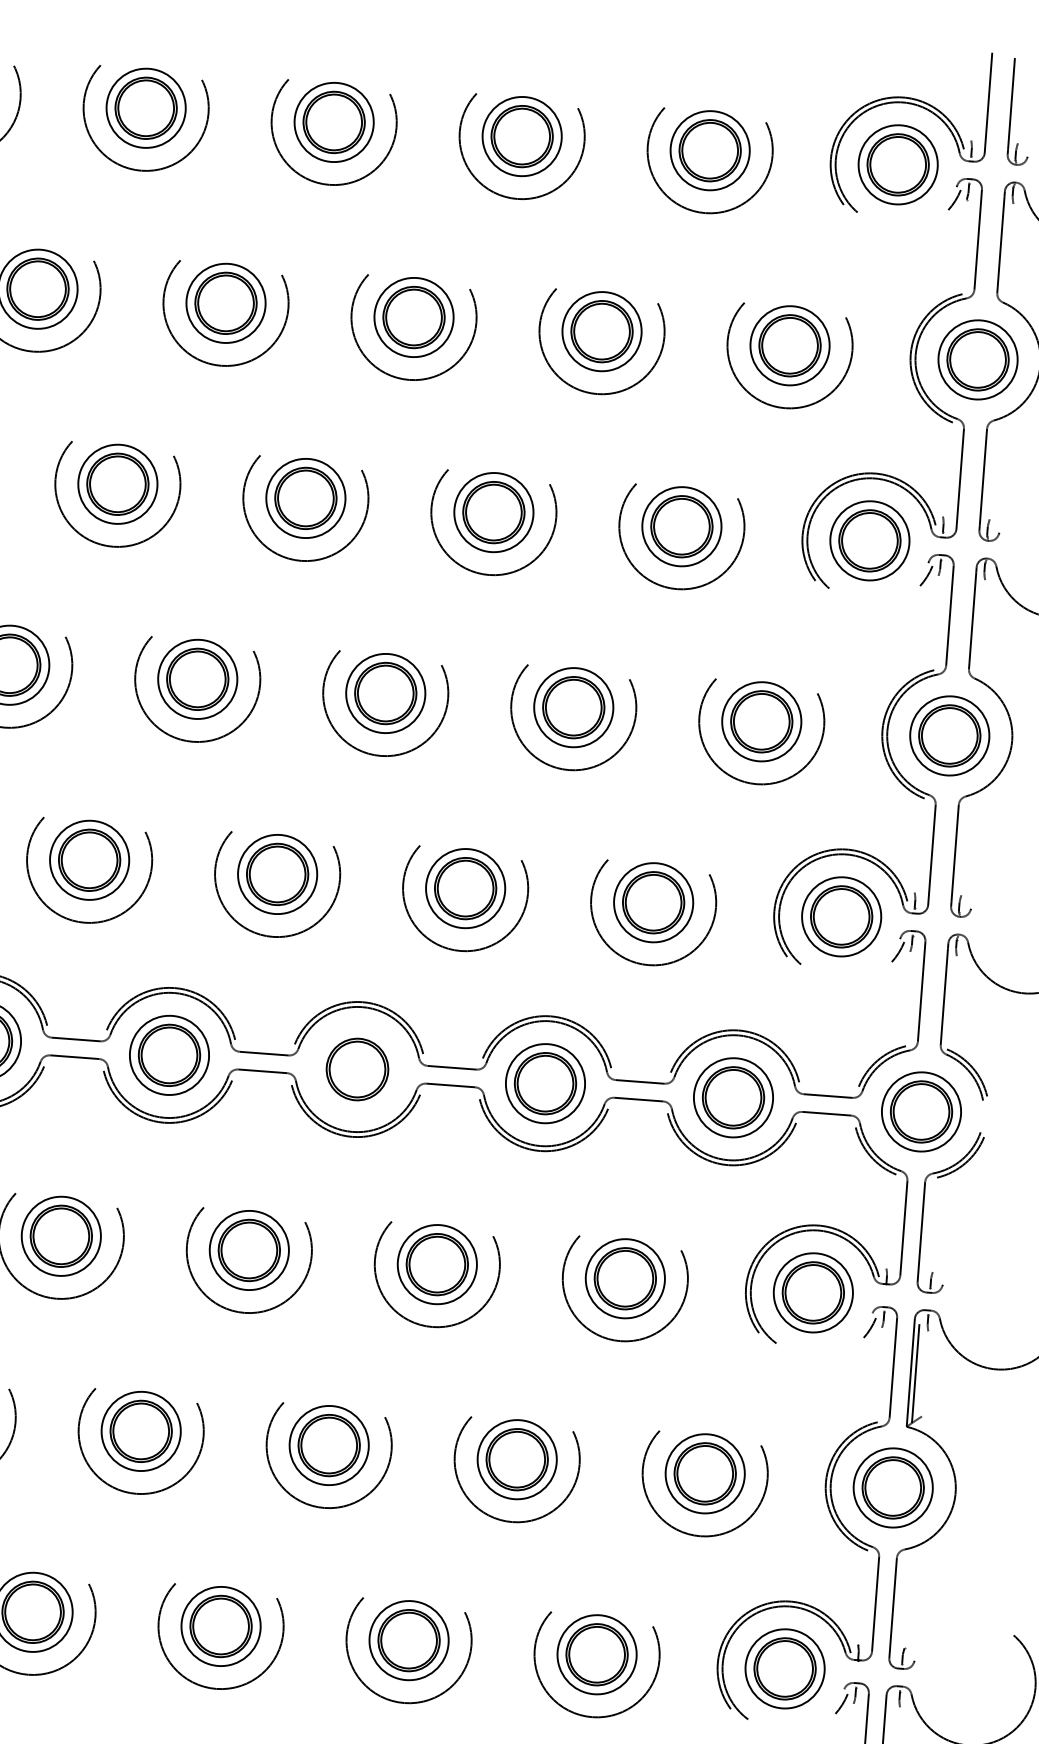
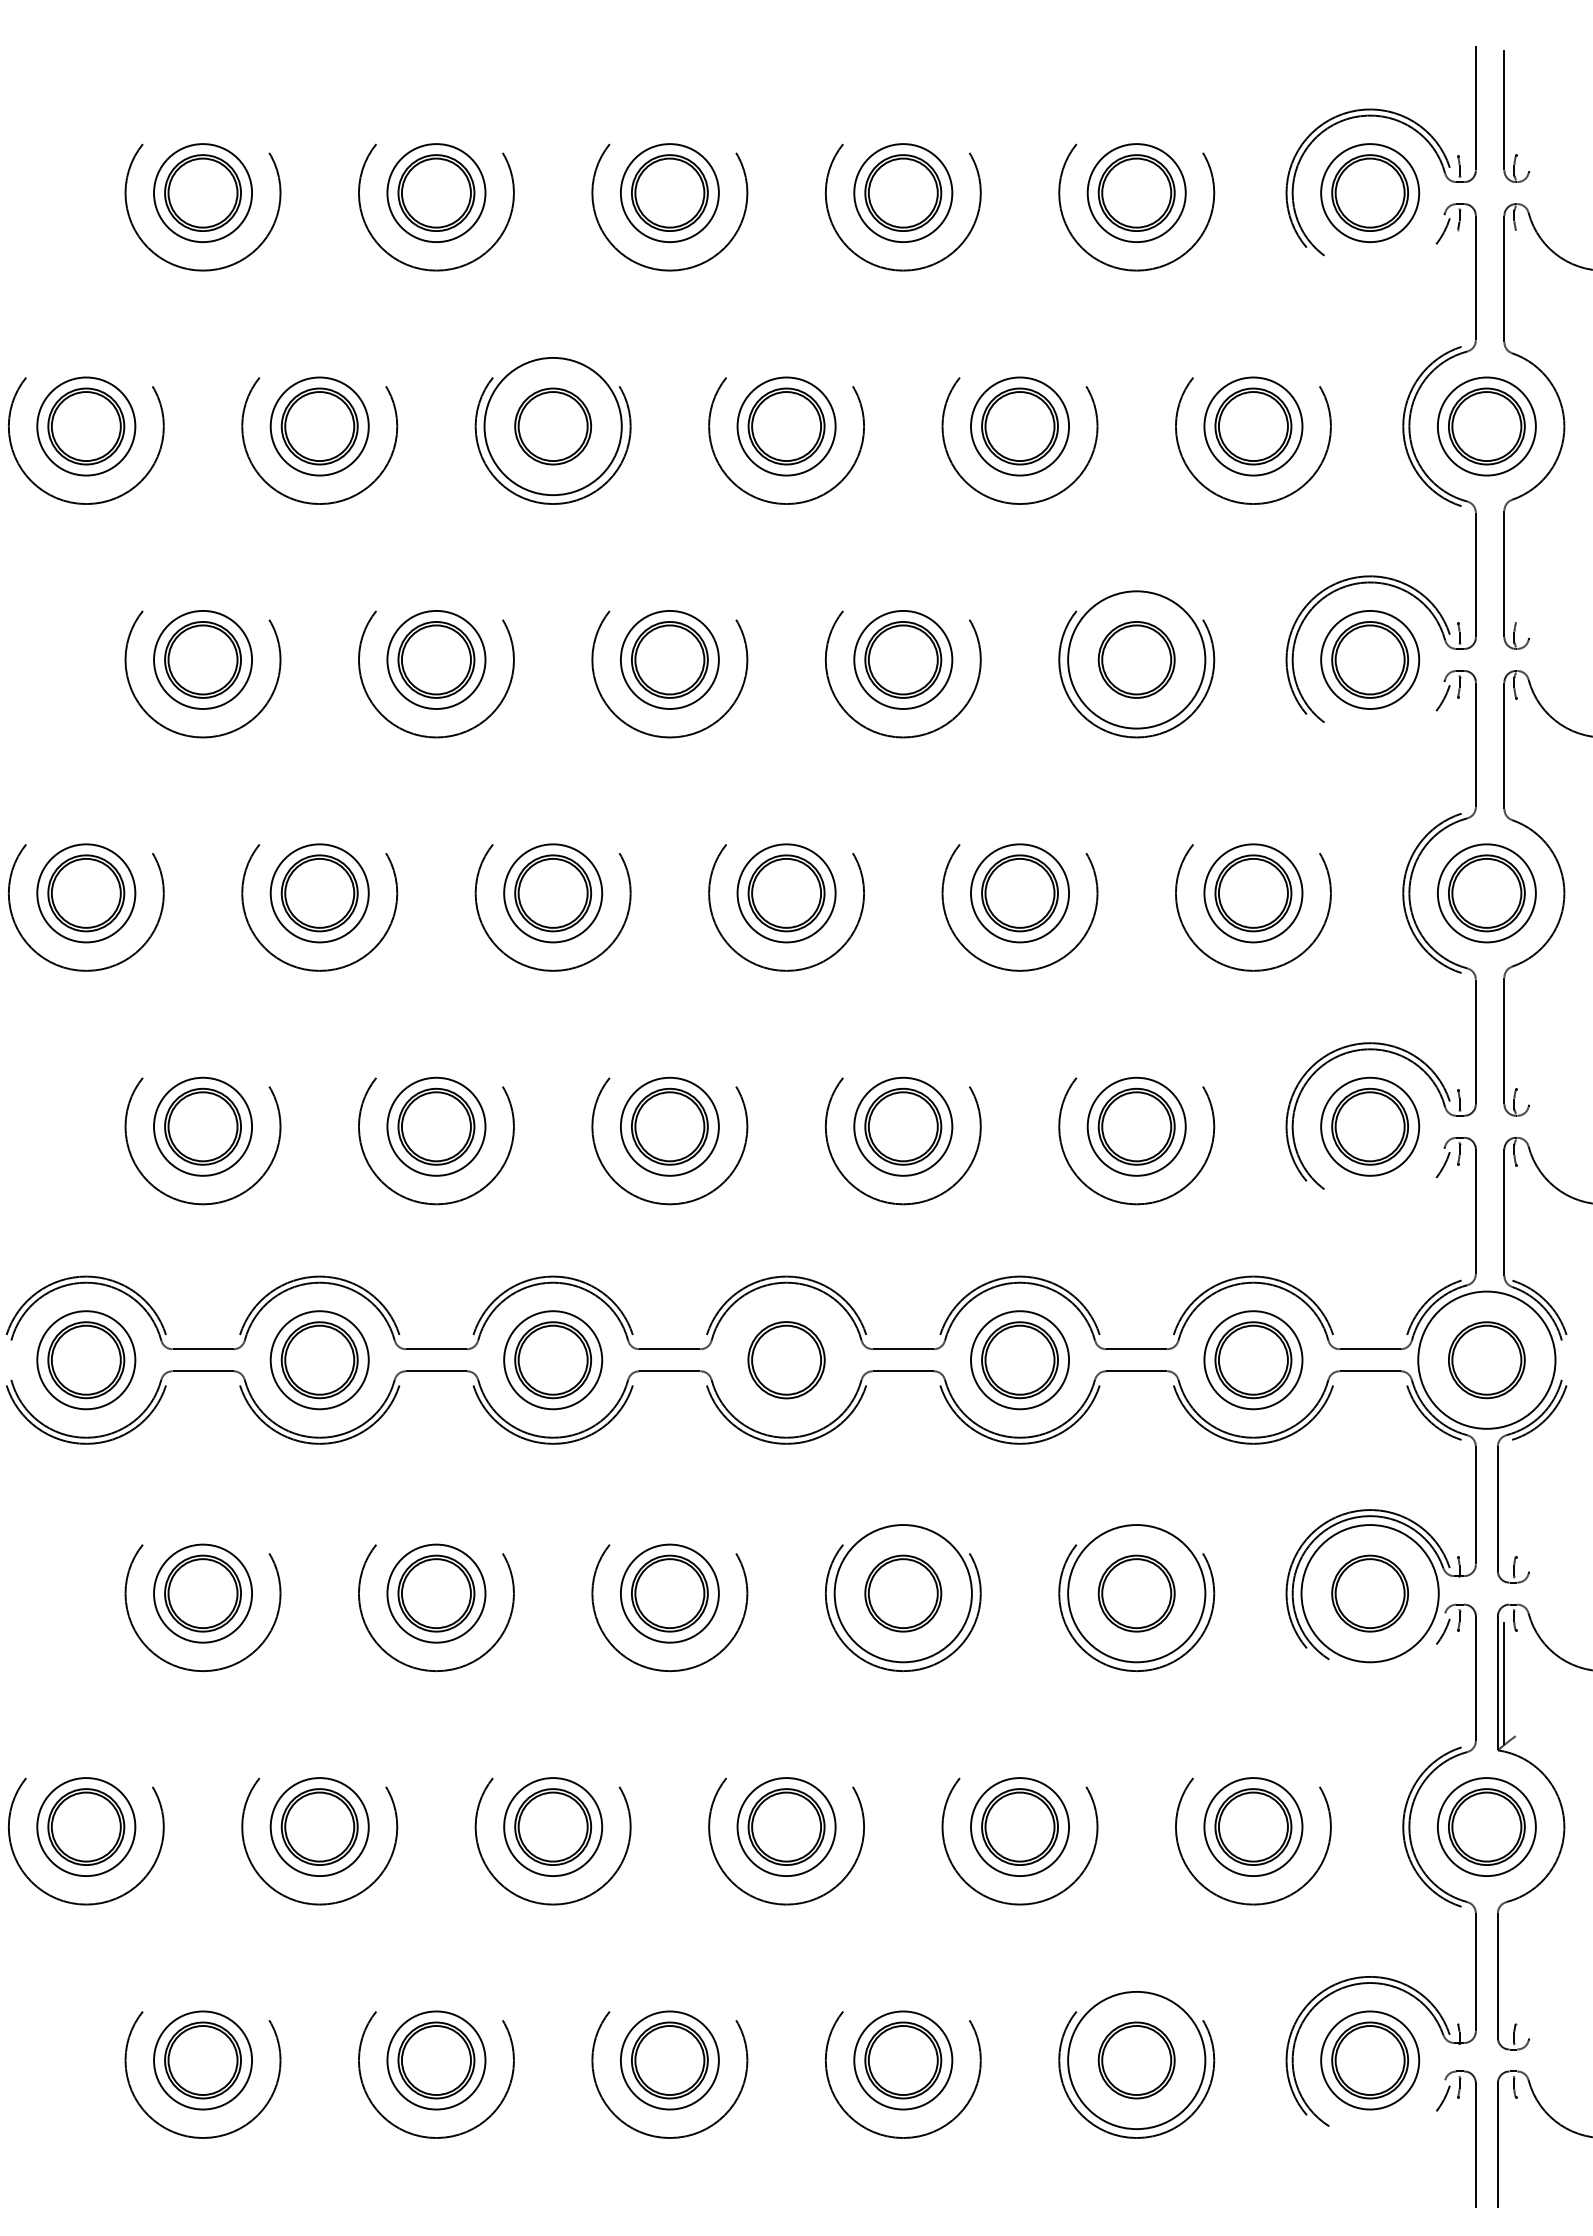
circle: (226, 303) -> (553, 426), size x1.4
circle: (681, 526) -> (1136, 659), size x1.4
circle: (921, 1112) -> (1486, 1360), size x1.4
circle: (437, 1264) -> (903, 1593), size x1.4
circle: (625, 1278) -> (1136, 1593), size x1.4
circle: (813, 1292) -> (1370, 1593), size x1.4
circle: (596, 1654) -> (1136, 2060), size x1.4

